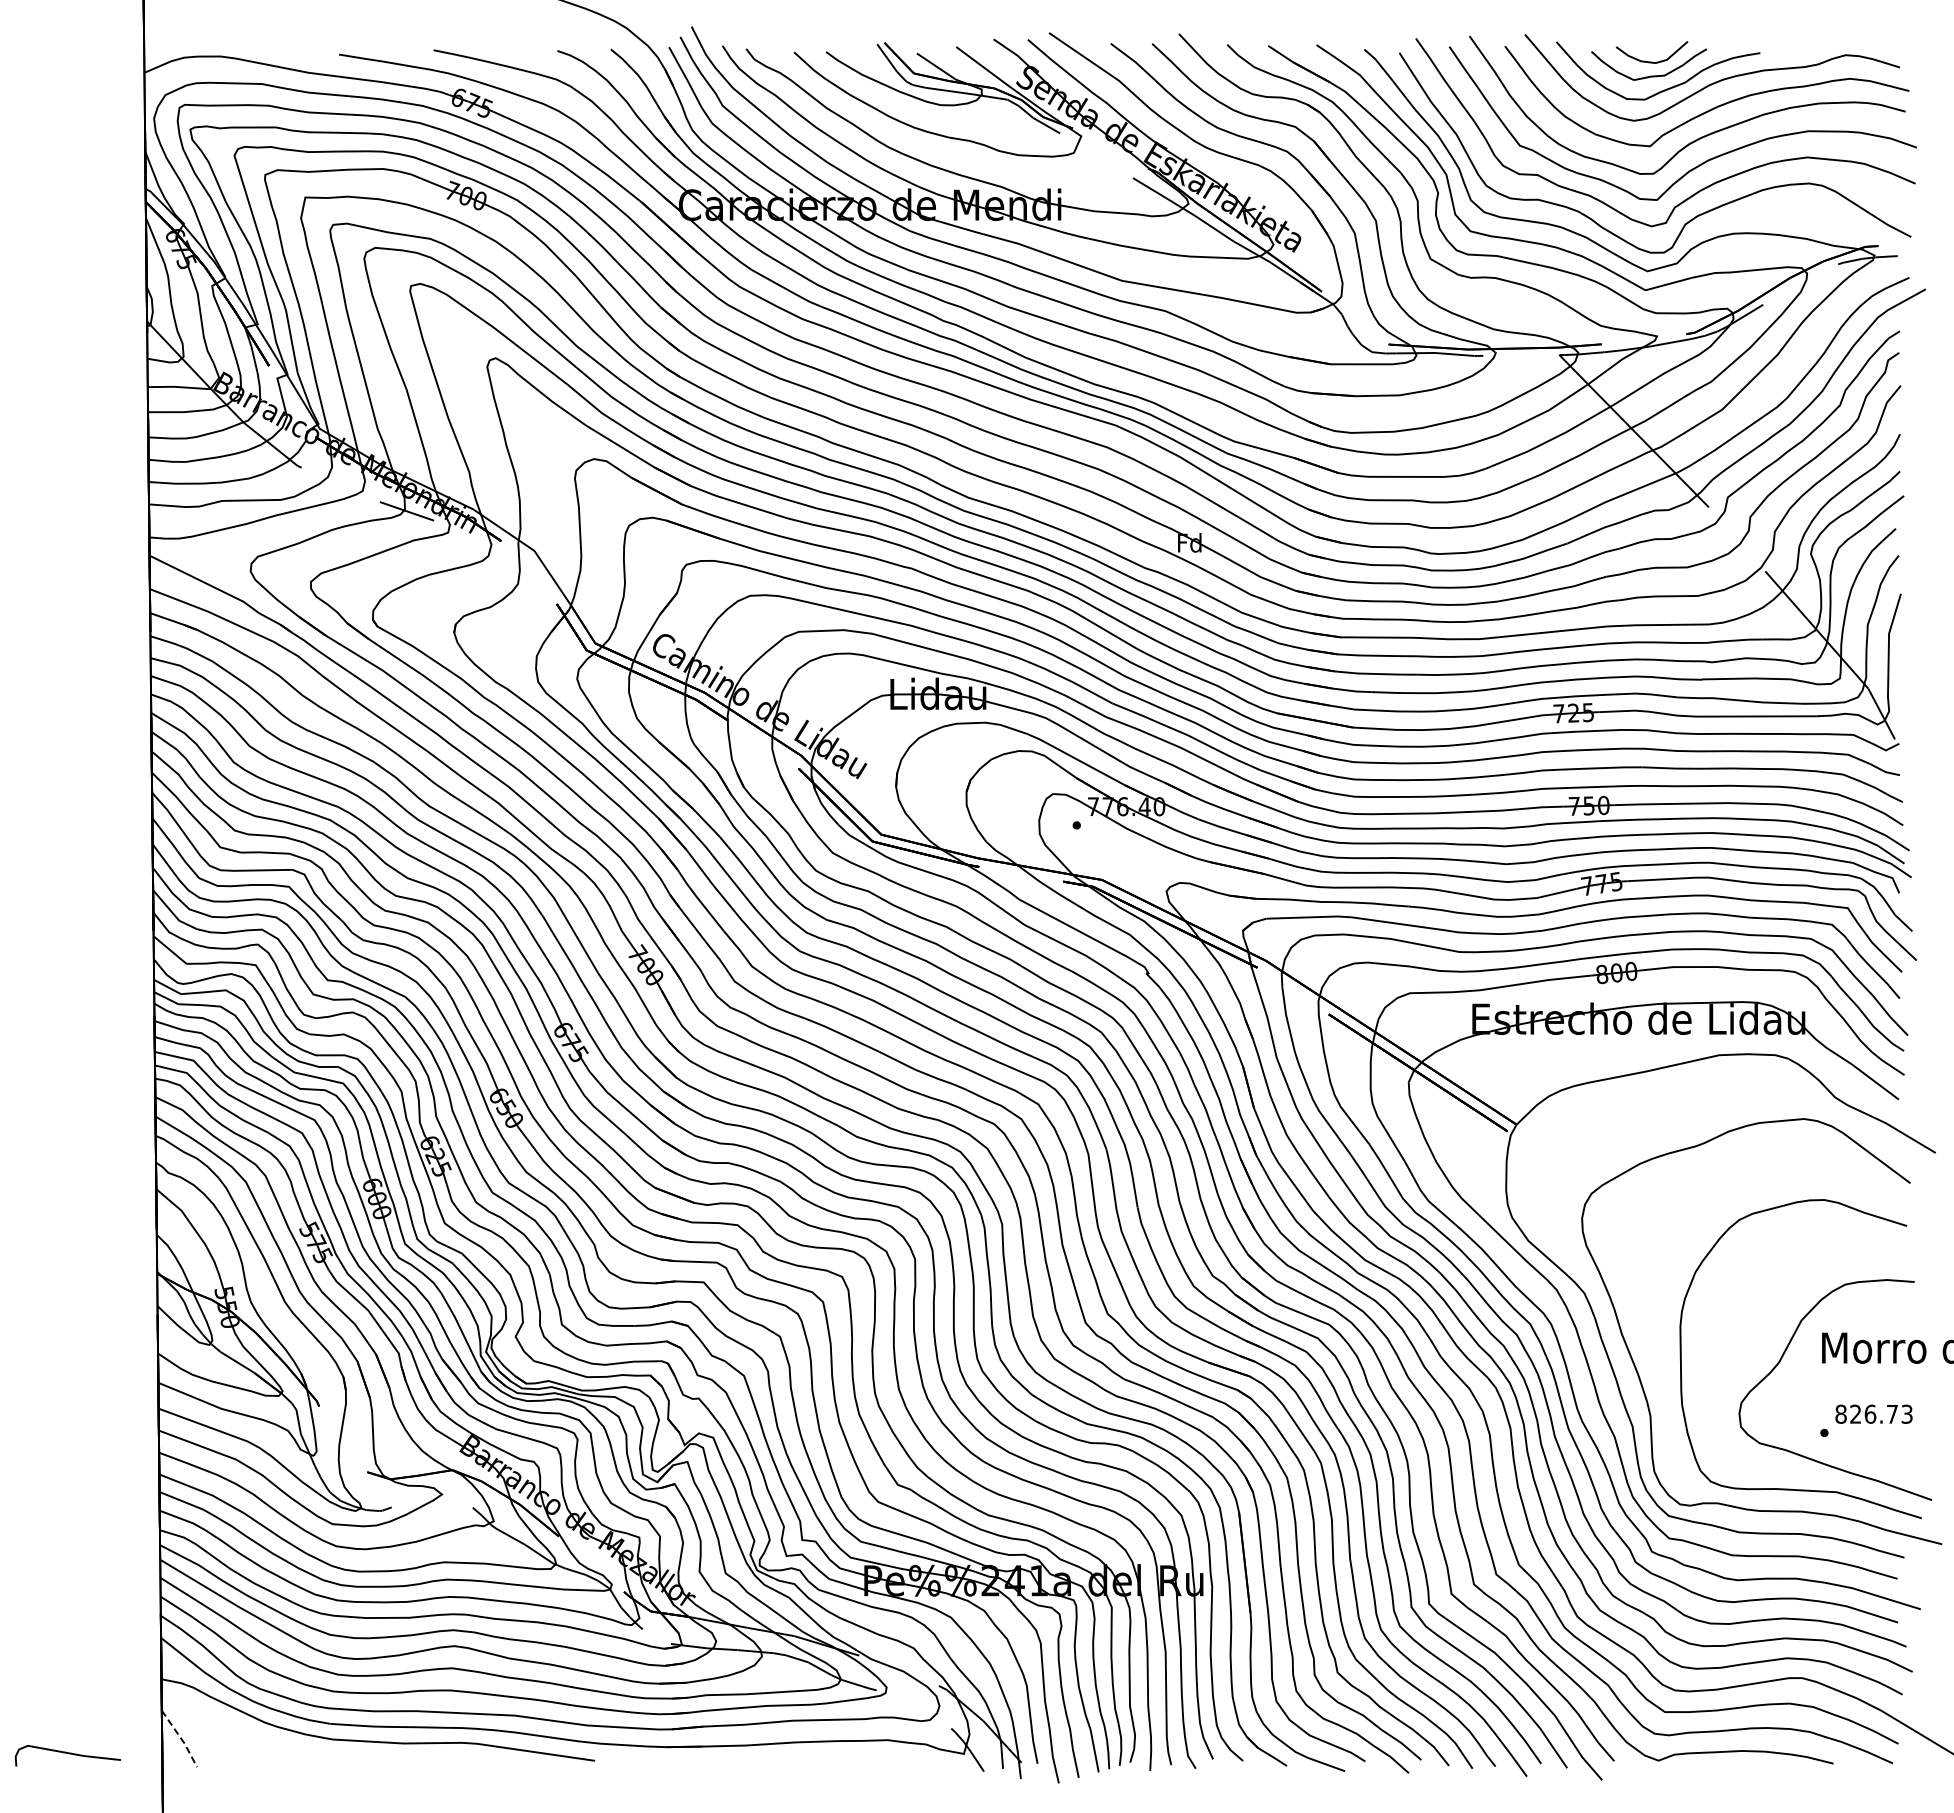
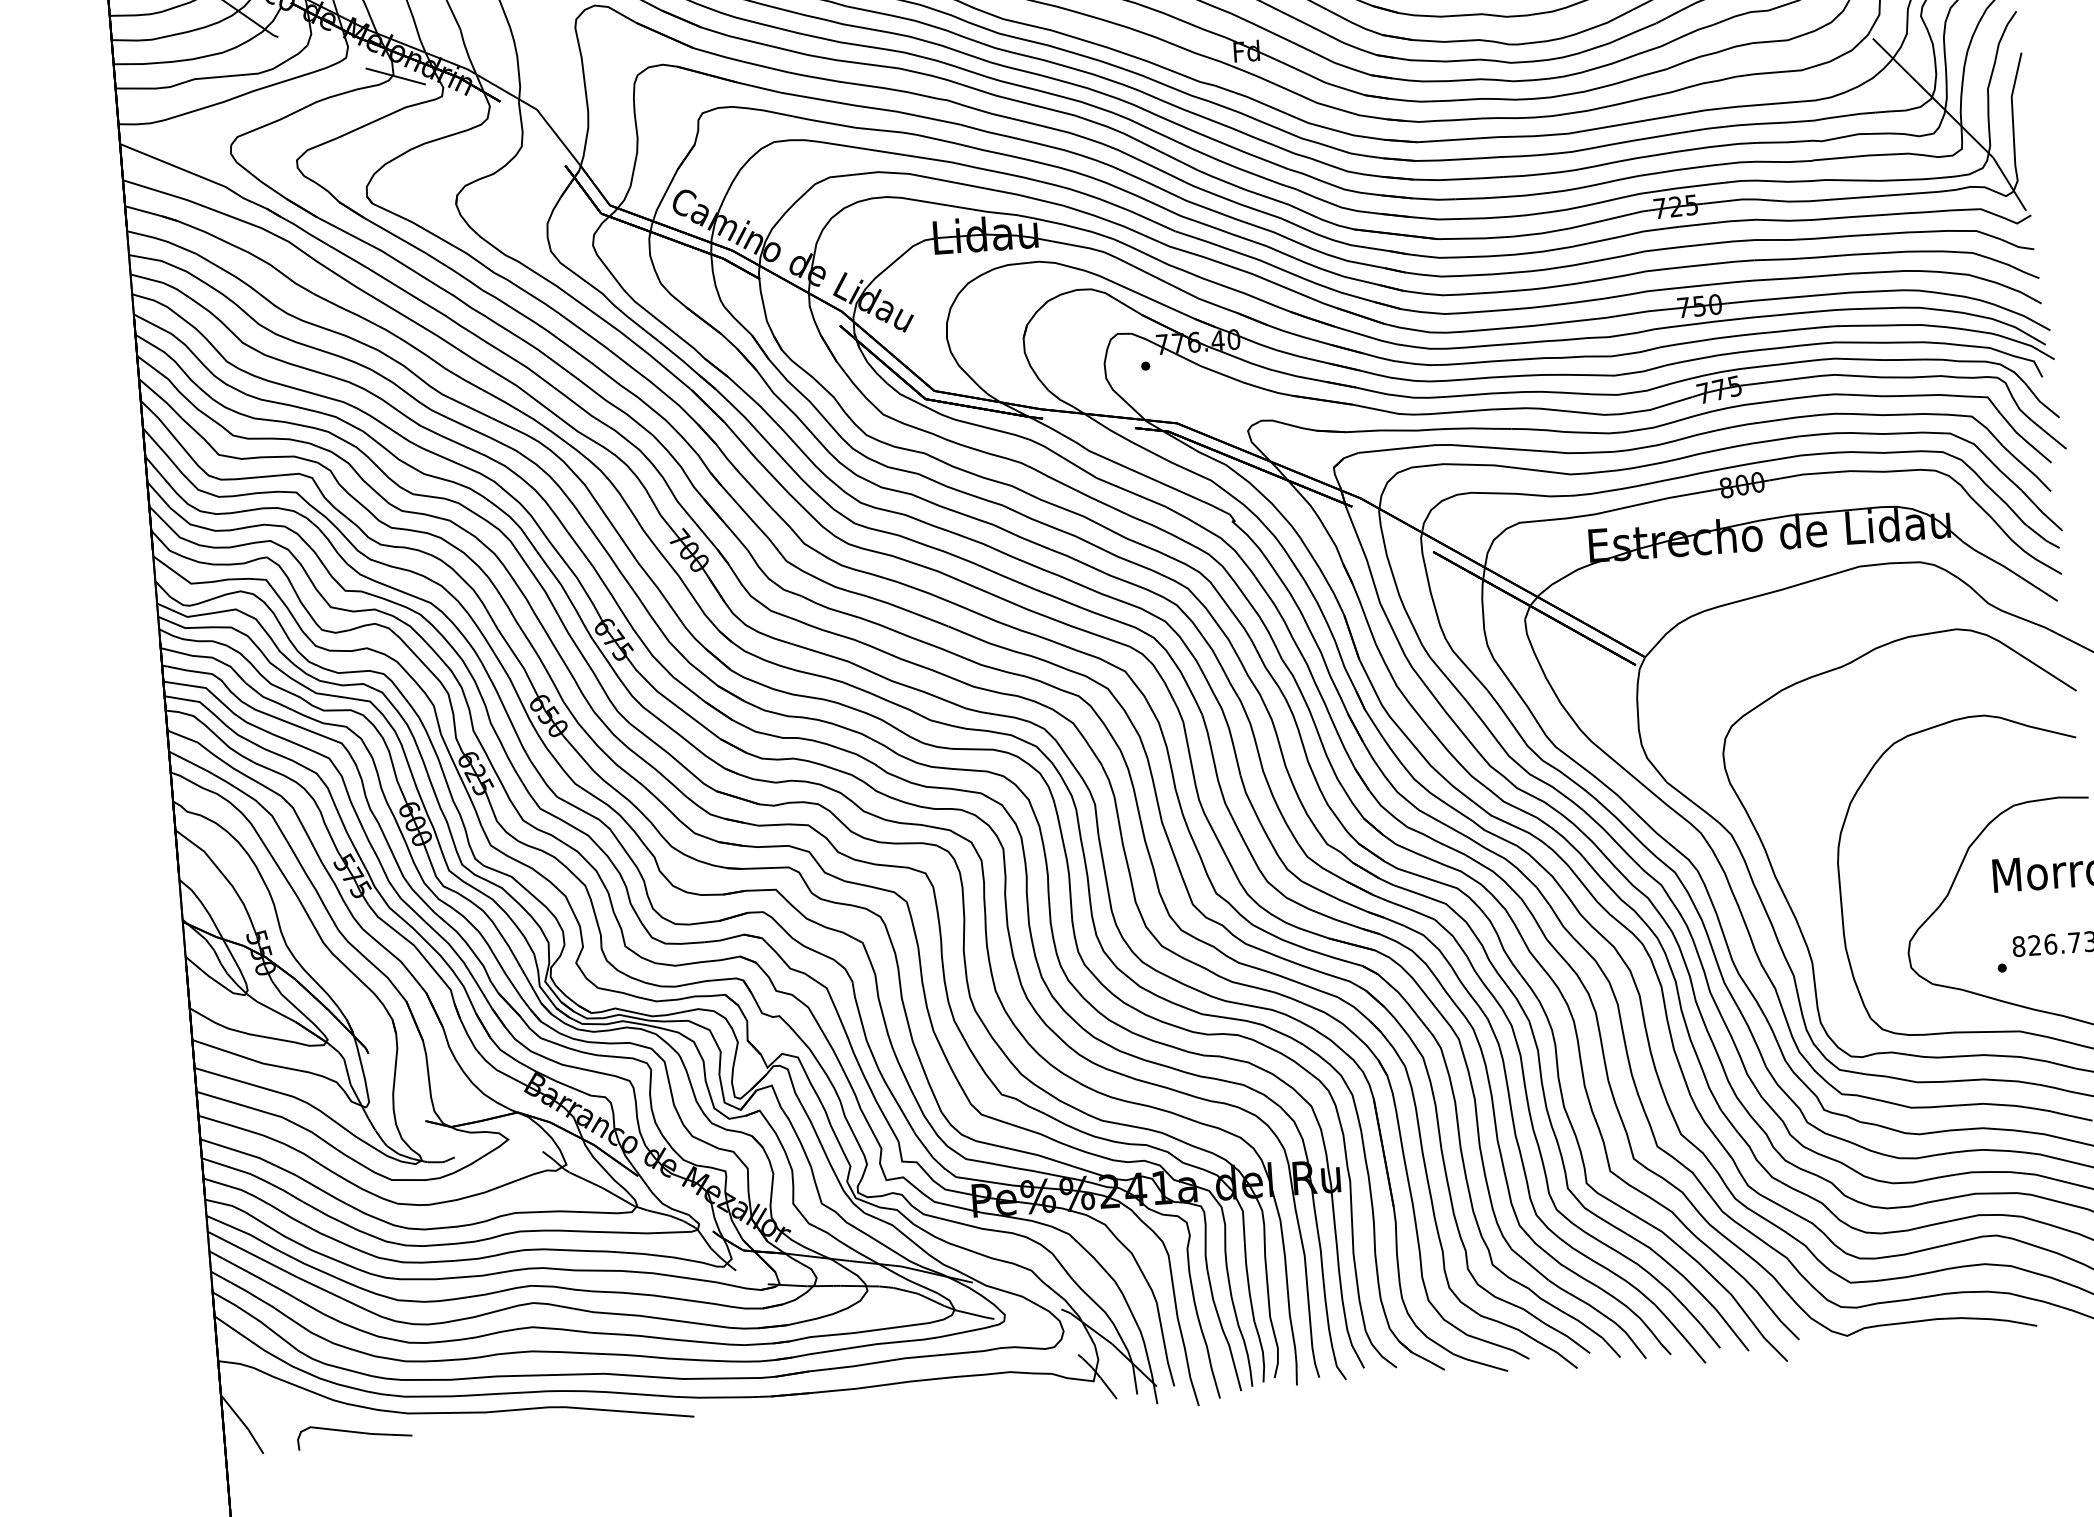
line: (181, 1738) -> (244, 1423), dashed -> solid
curve: (68, 1754) -> (355, 1433), moved

